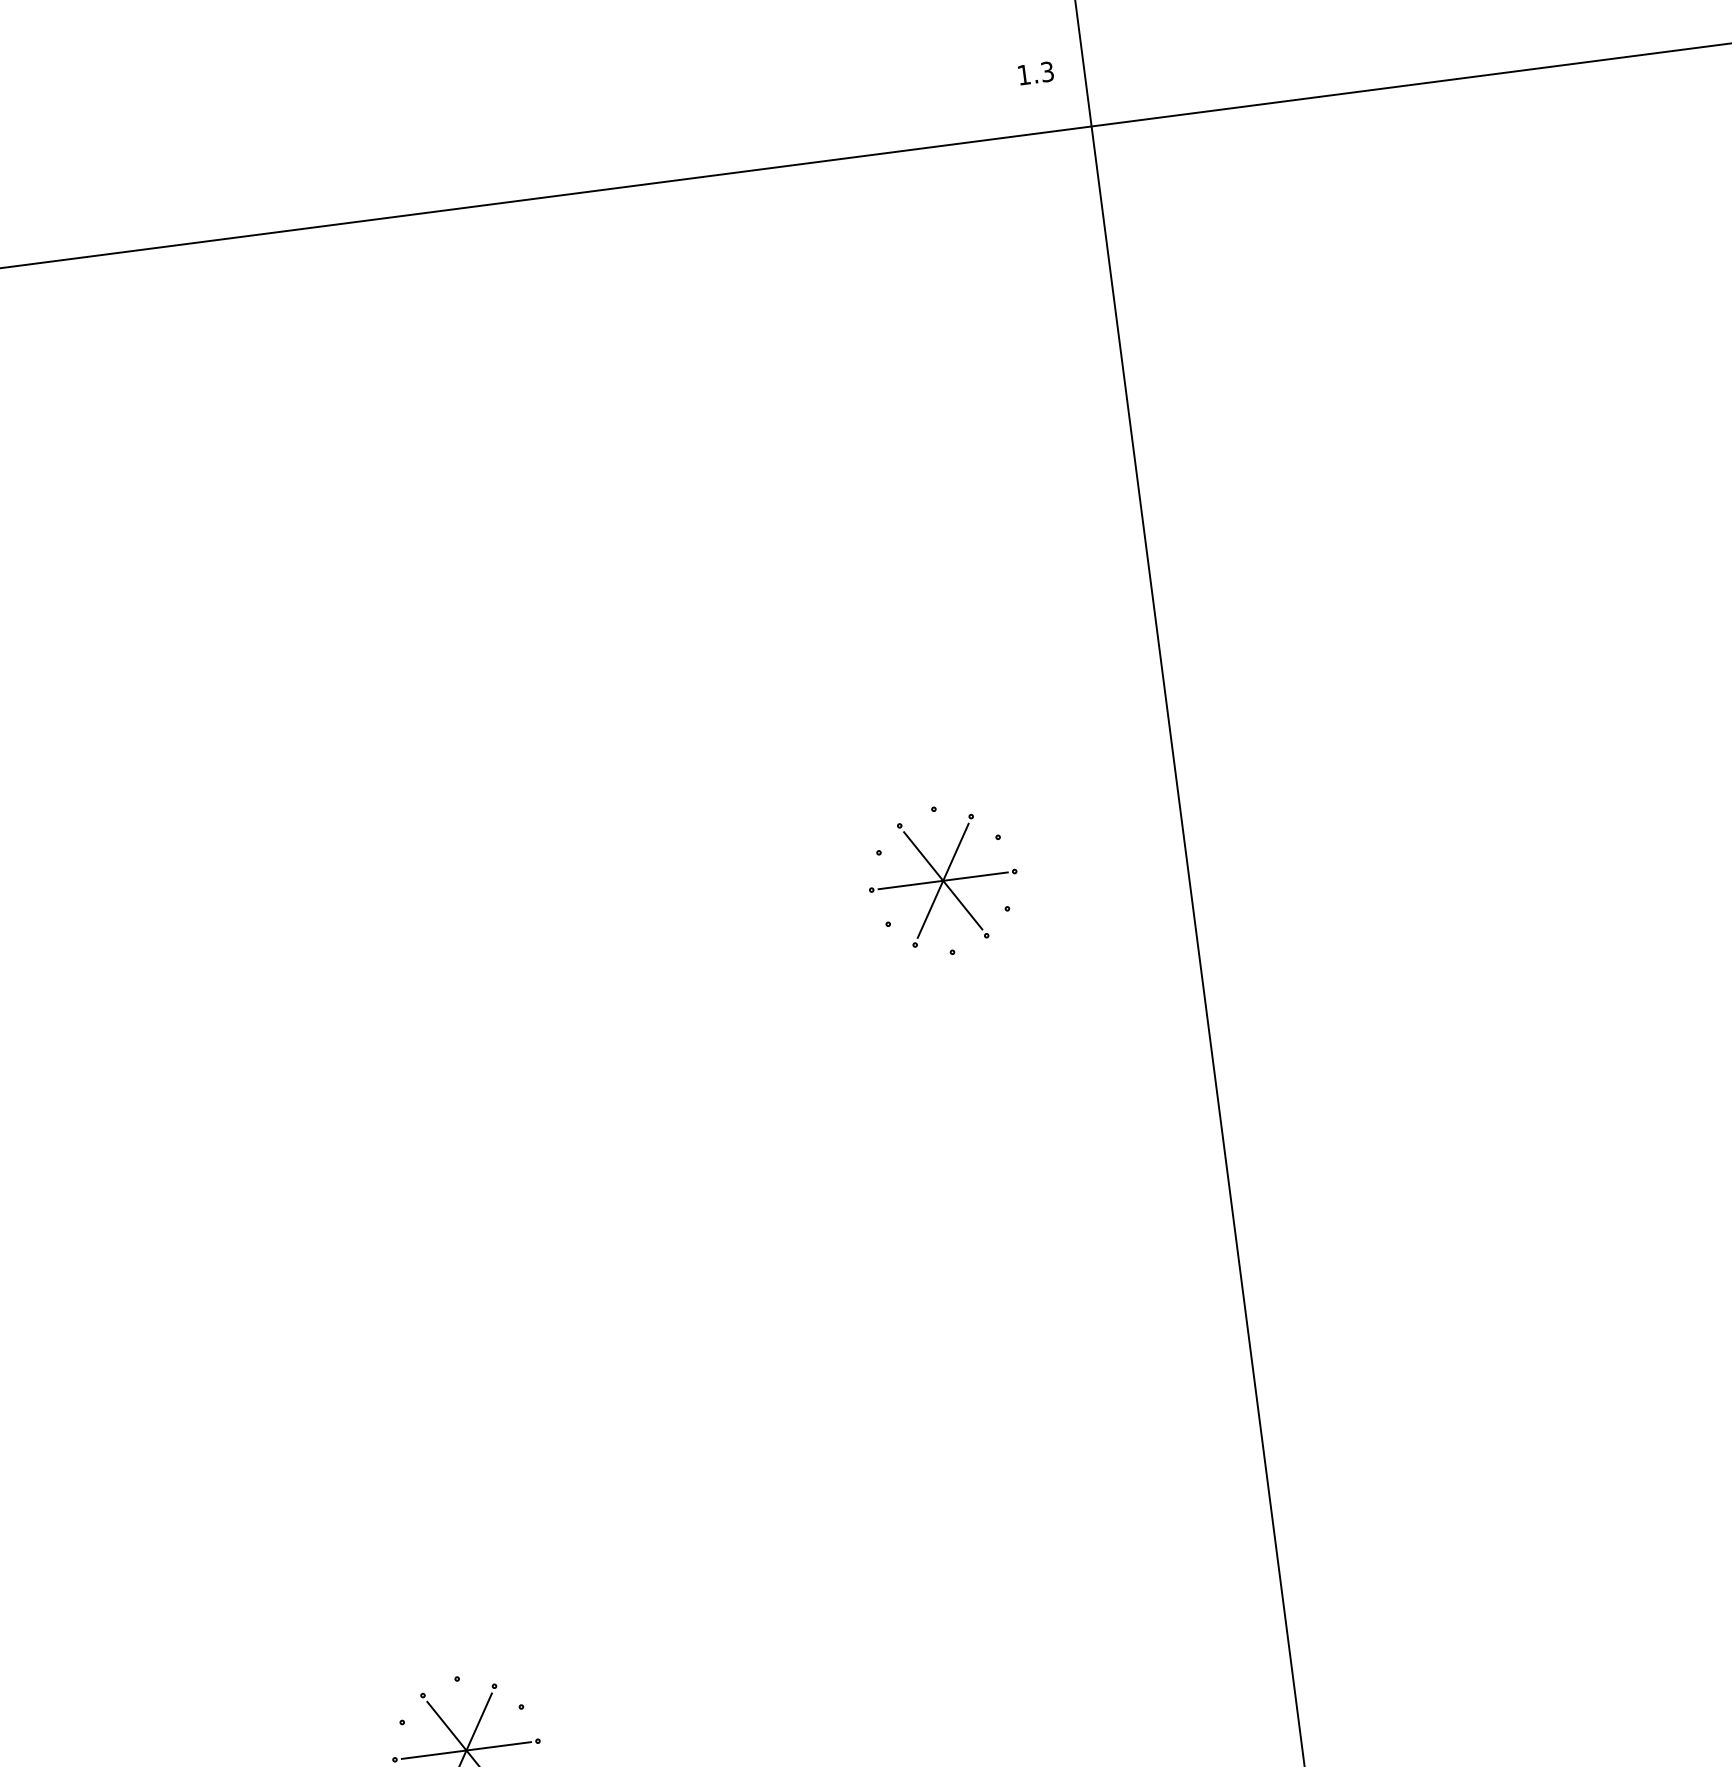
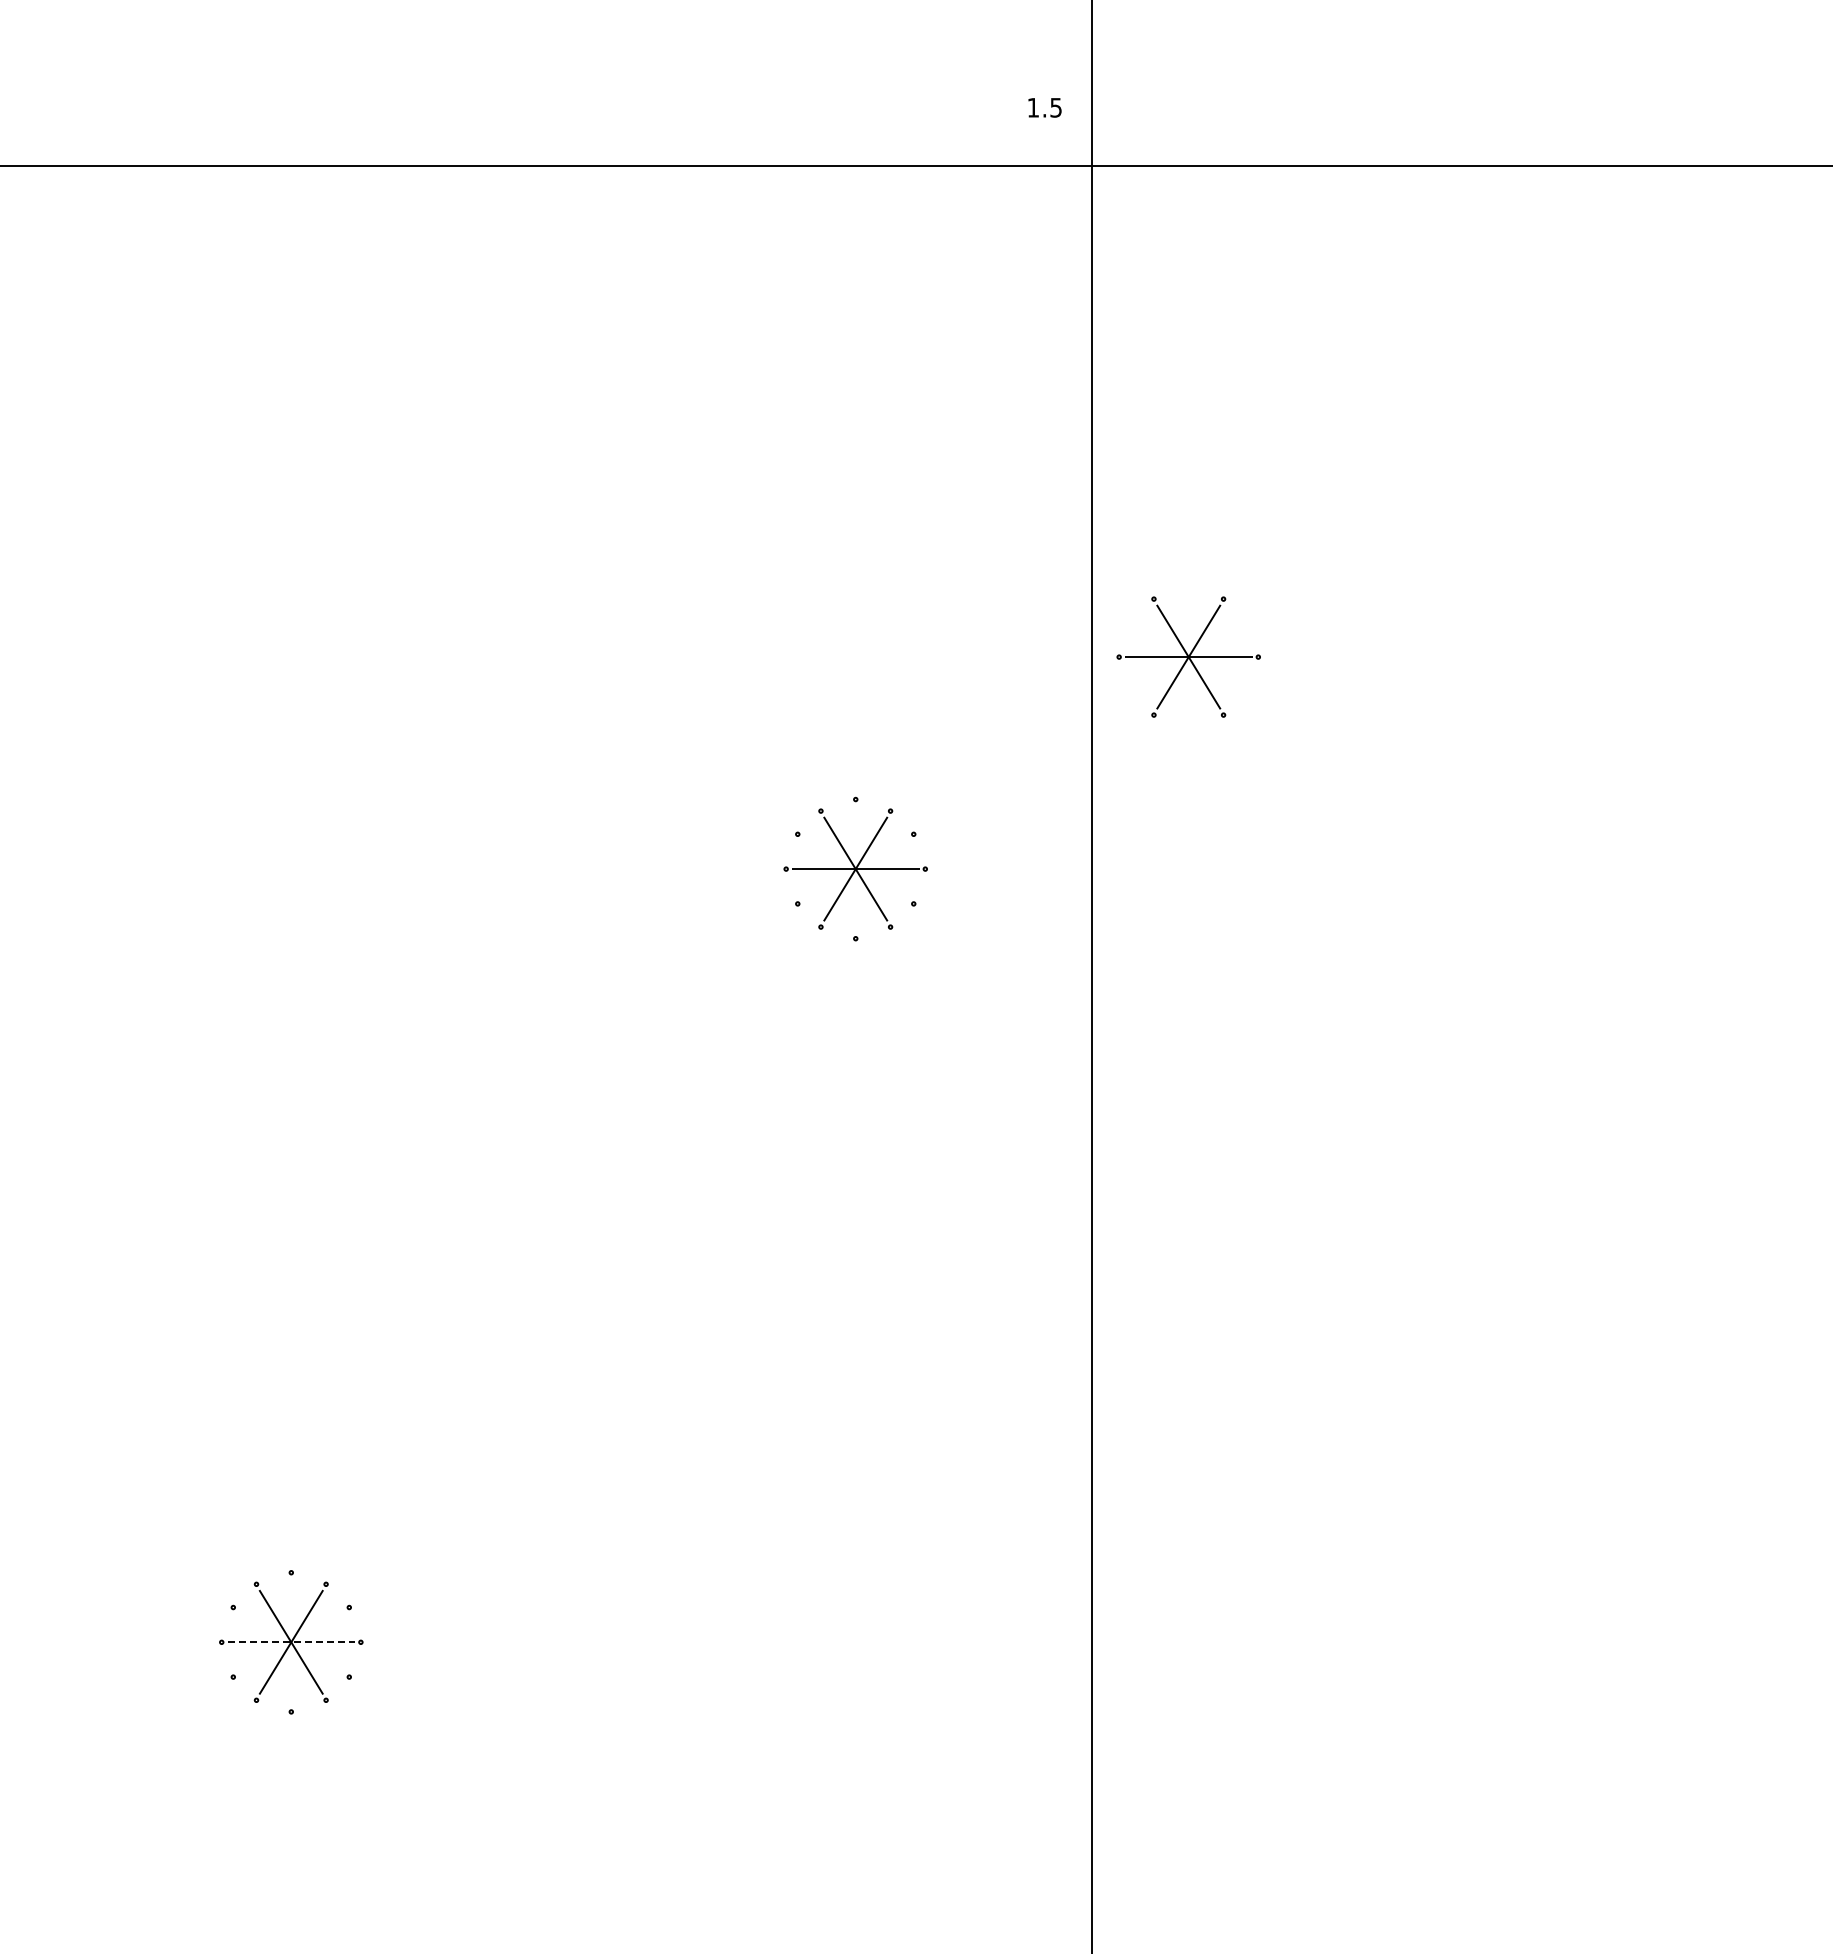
text: (1047, 70) -> (1056, 106), 1.3 -> 1.5
part: (1256, 617) -> (1188, 656), added
line: (466, 1750) -> (291, 1642), solid -> dashed

